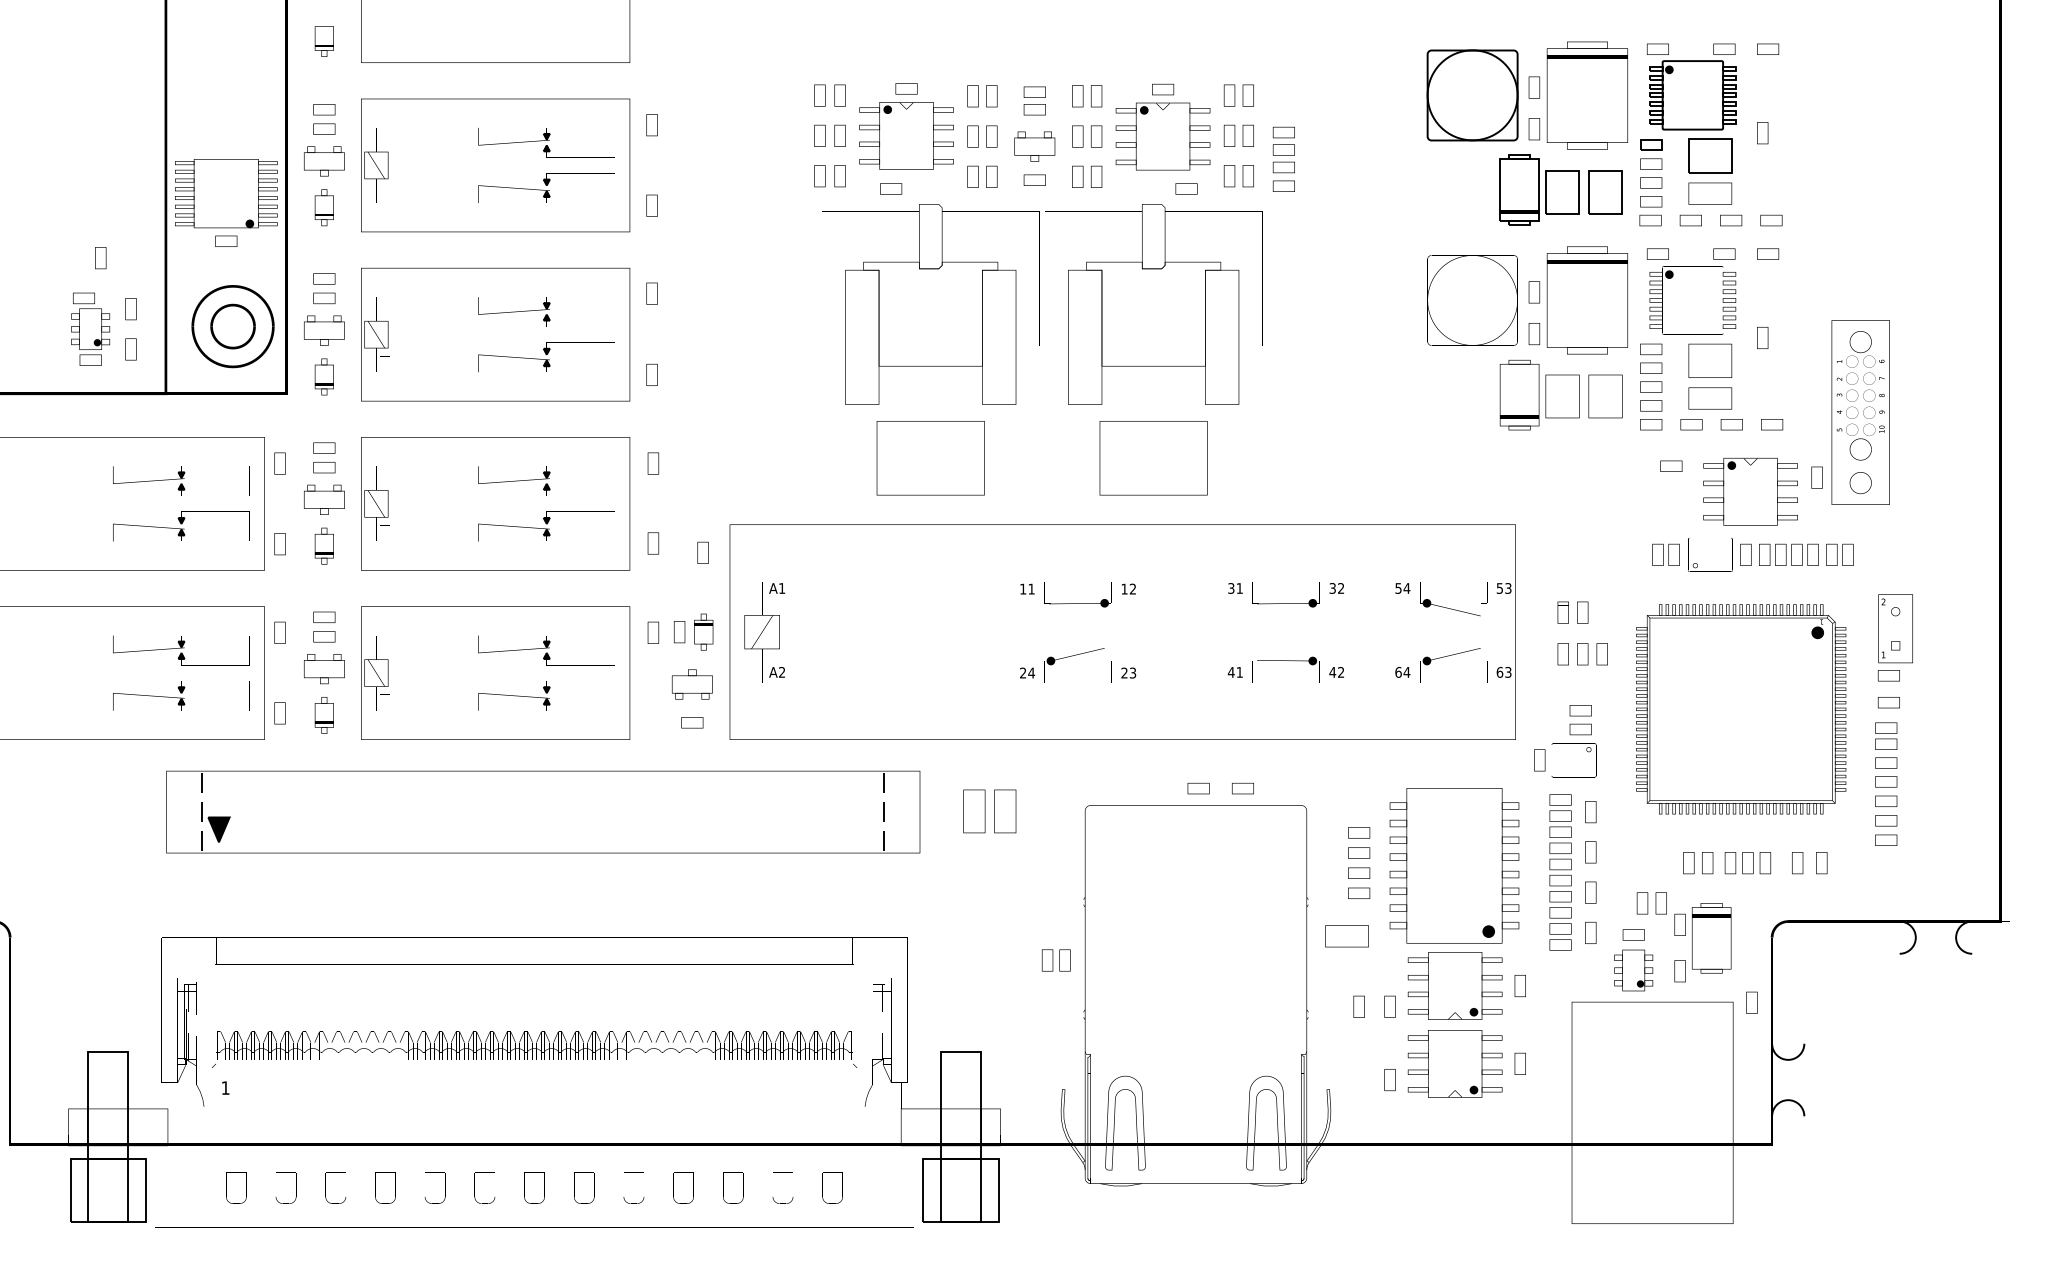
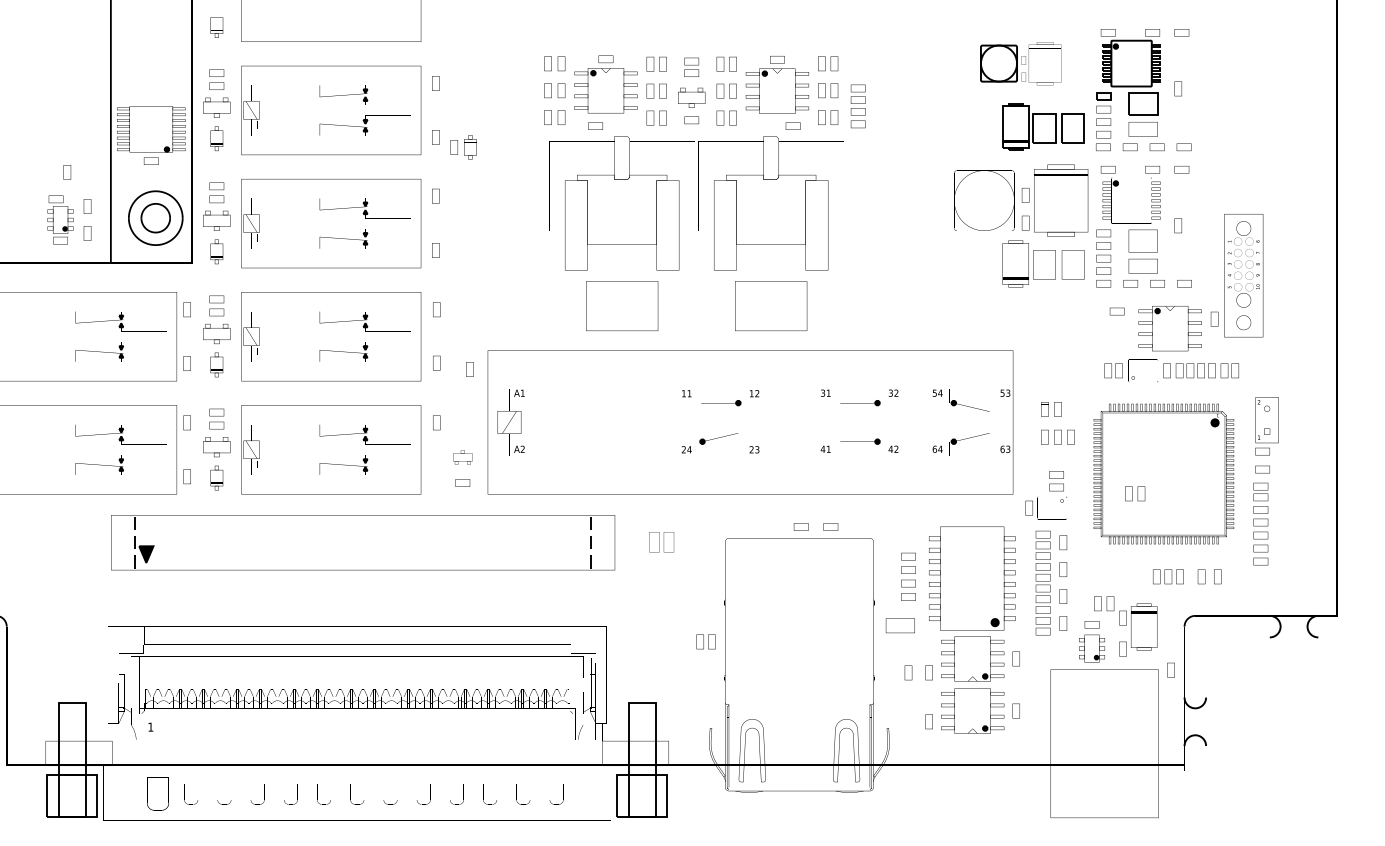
part: (1526, 95) -> (1020, 63), size x0.6
part: (693, 632) -> (463, 147), moved
part: (691, 684) -> (462, 457), size x0.7
part: (989, 810) -> (661, 541), size x0.7
part: (1698, 862) -> (1135, 493), moved
part: (235, 1188) -> (157, 794), size x1.6

